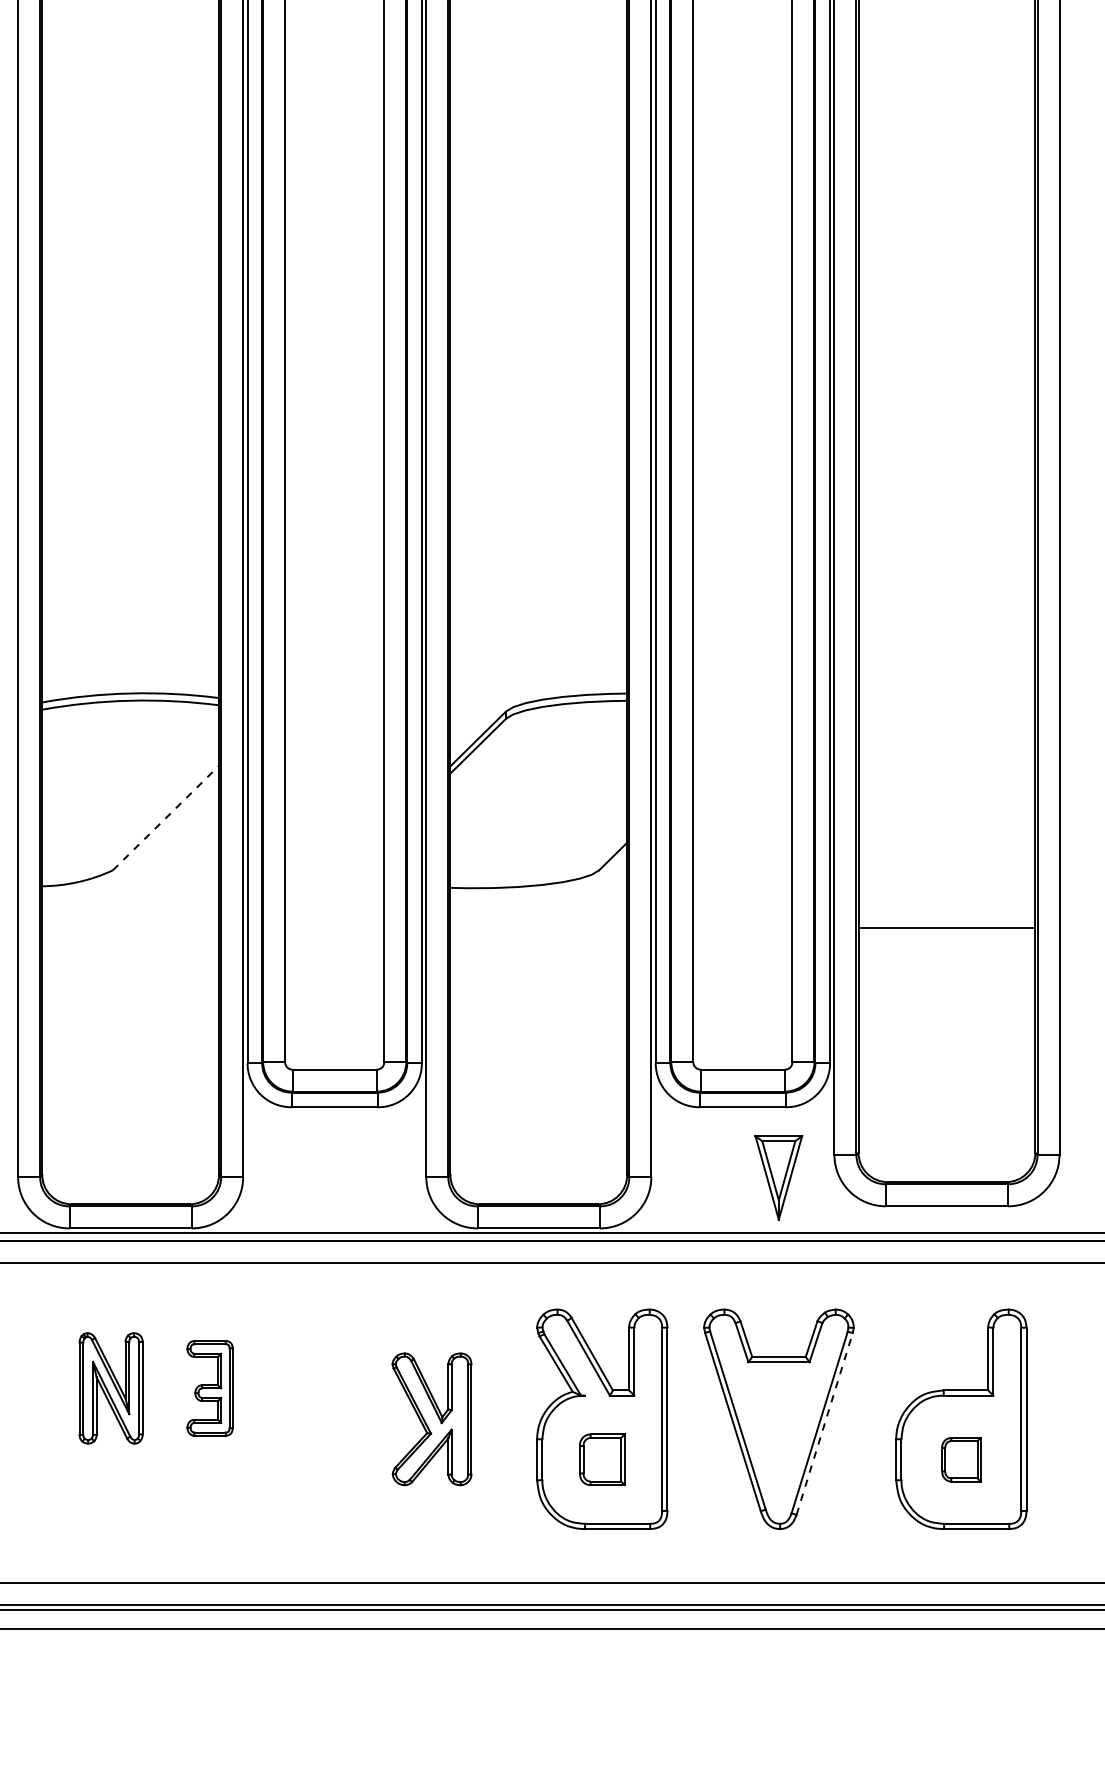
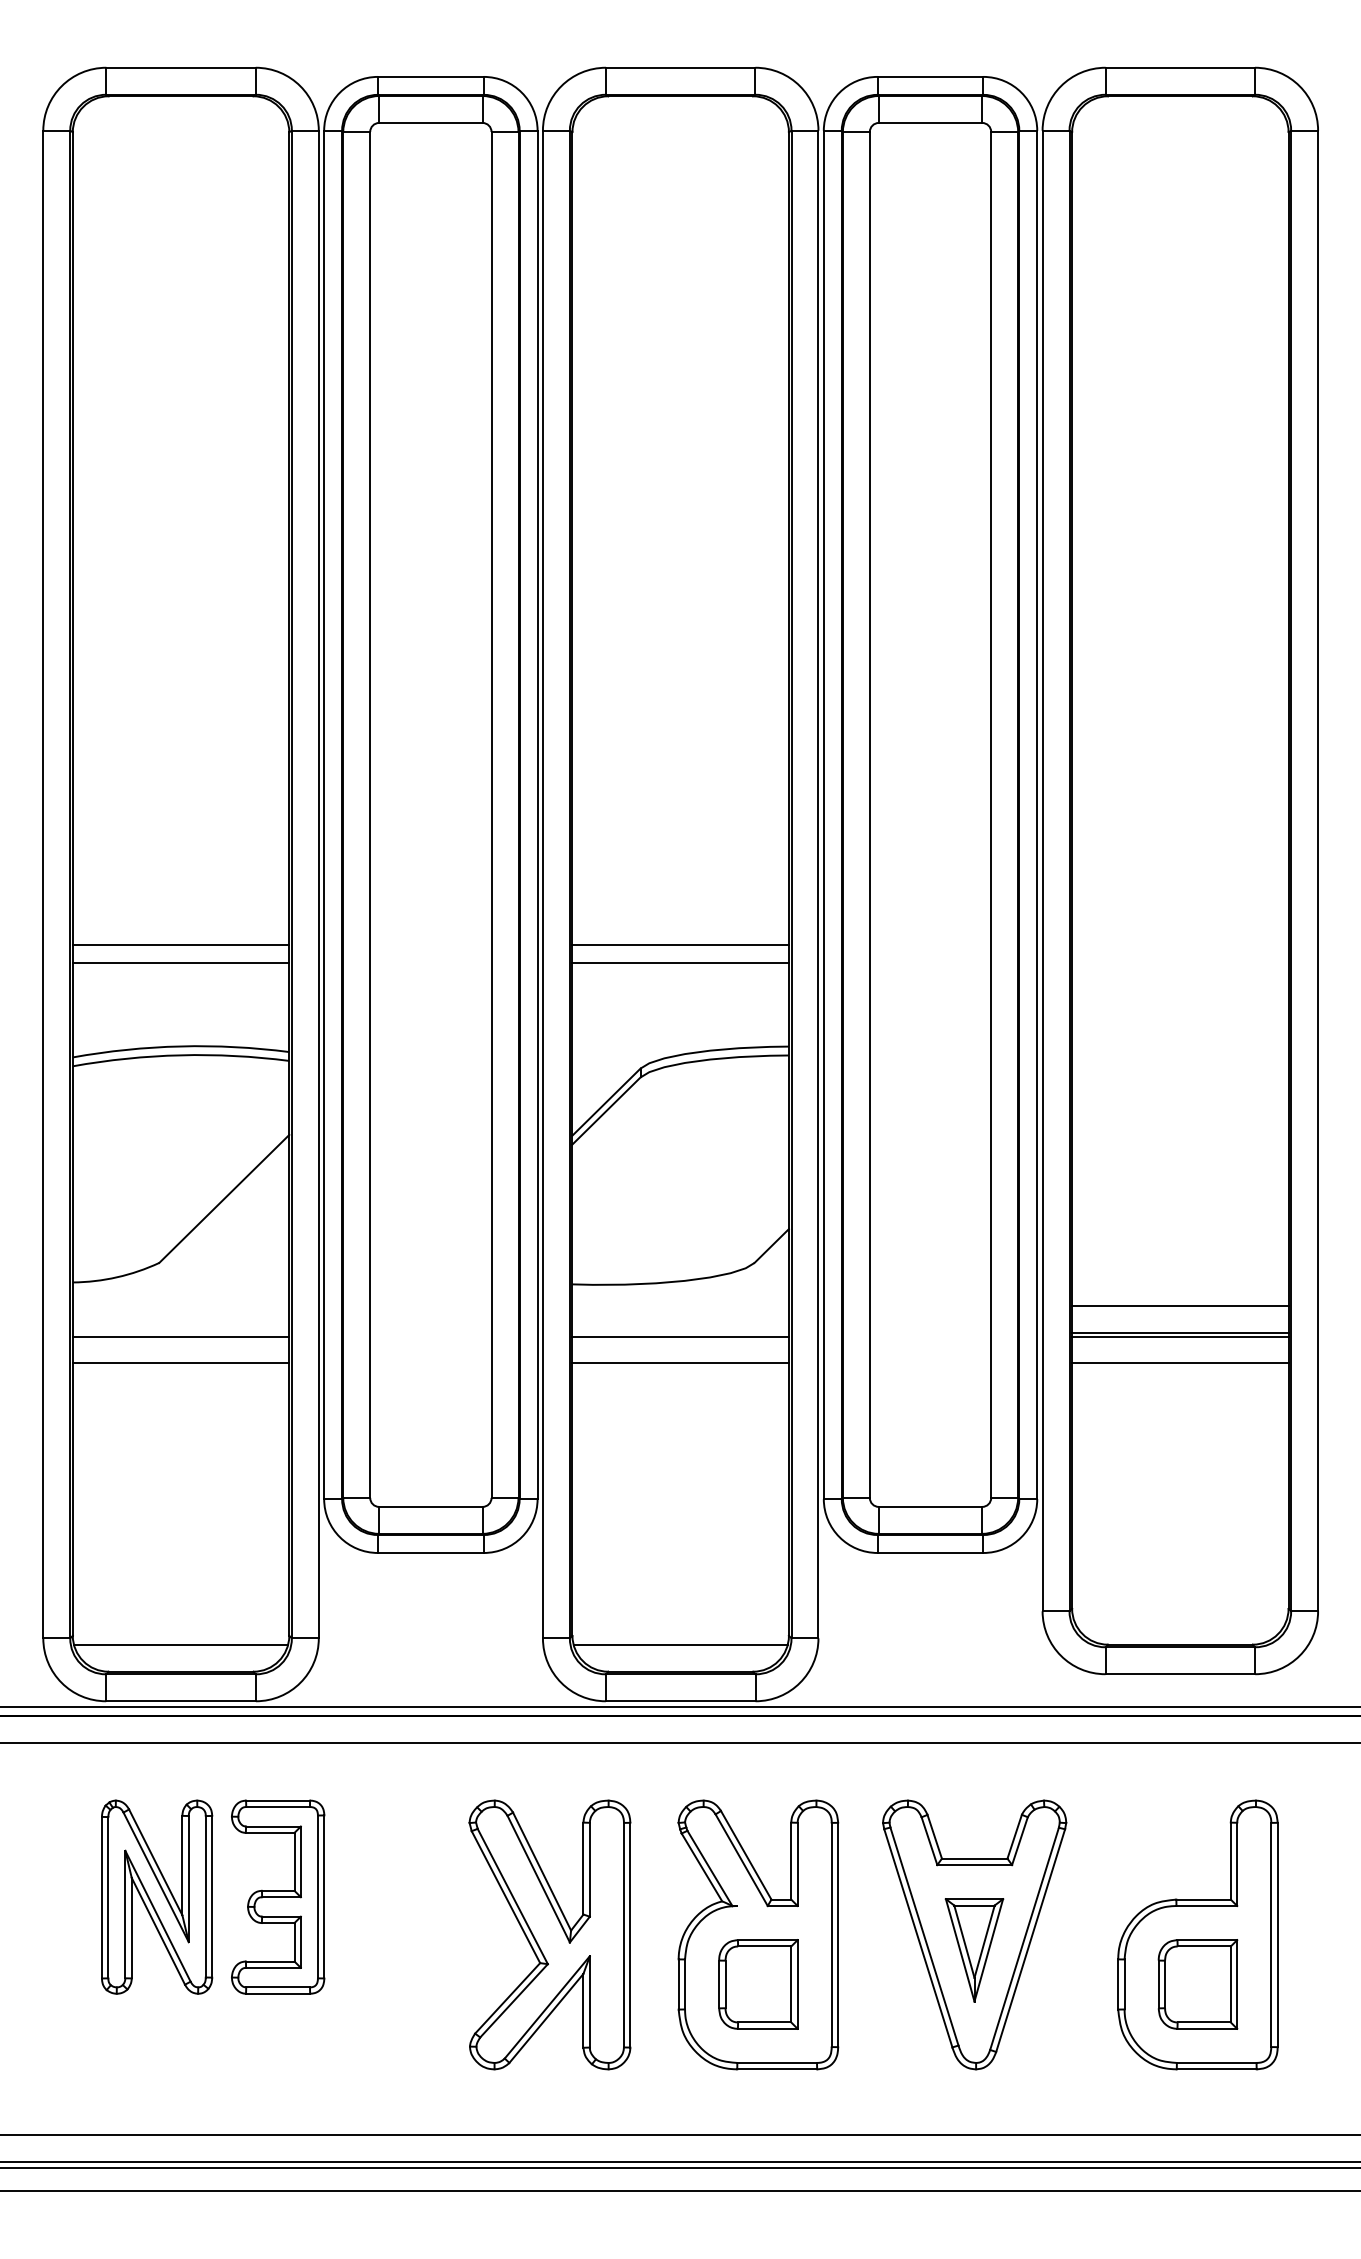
line: (130, 611) -> (180, 945), added
line: (538, 611) -> (680, 945), added
line: (130, 625) -> (180, 963), added
line: (538, 625) -> (680, 963), added
line: (166, 817) -> (224, 1198), dashed -> solid
line: (947, 905) -> (1180, 1306), added
line: (130, 930) -> (180, 1336), added
line: (538, 930) -> (680, 1336), added
line: (947, 930) -> (1180, 1336), added
line: (130, 952) -> (180, 1363), added
line: (538, 952) -> (680, 1363), added
line: (947, 952) -> (1180, 1363), added
part: (778, 1177) -> (974, 1950), moved
line: (130, 1182) -> (180, 1644), added
line: (538, 1182) -> (680, 1644), added
part: (111, 1387) -> (157, 1896), size x1.43
part: (210, 1387) -> (278, 1896), size x1.67
part: (431, 1418) -> (549, 1934), size x1.67
line: (824, 1423) -> (1030, 1940), dashed -> solid
part: (602, 1459) -> (758, 1984), size x1.43
part: (960, 1459) -> (1197, 1984), size x1.67

